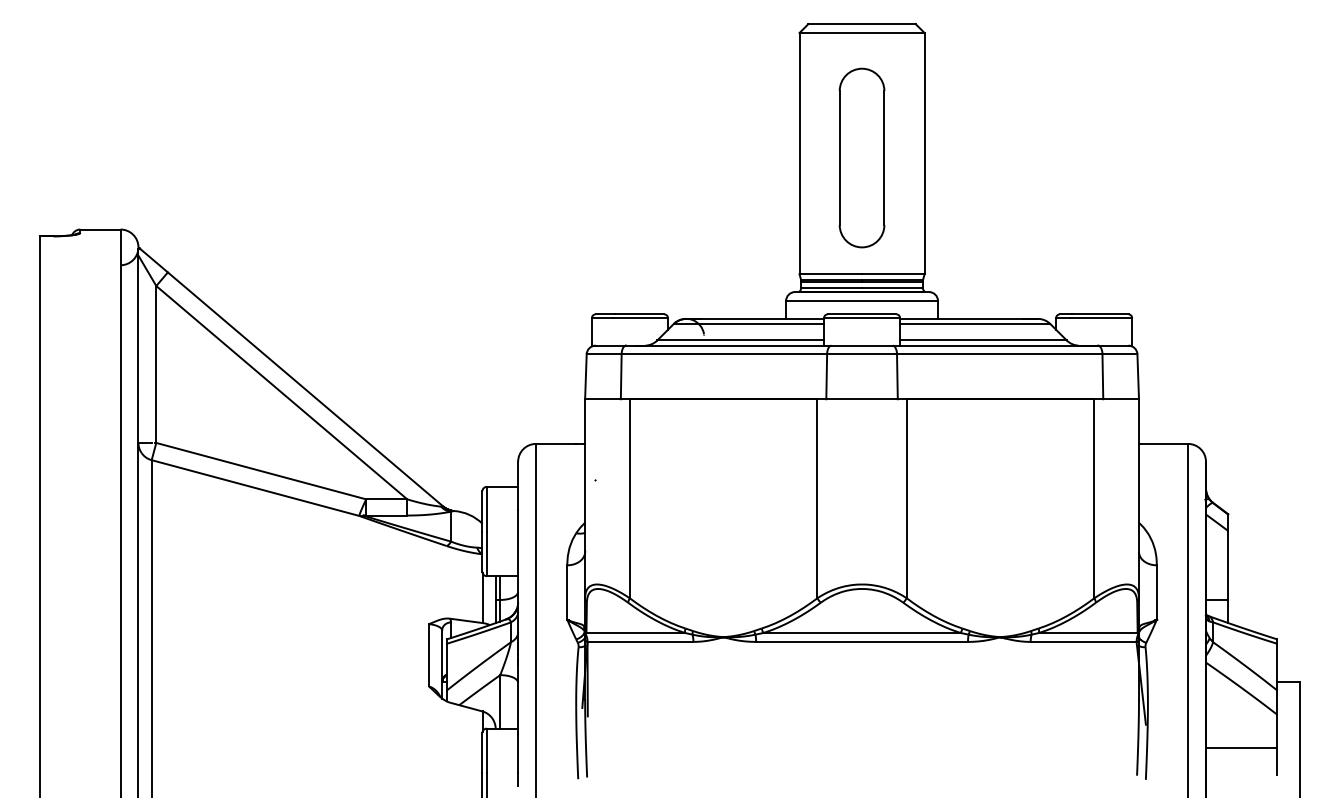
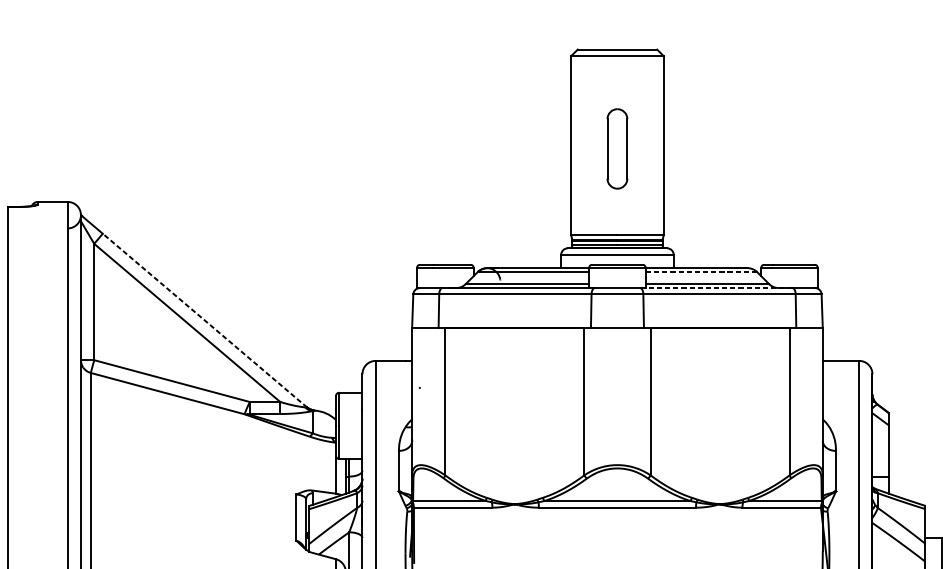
part: (861, 157) -> (617, 148), size x0.6
line: (974, 324) -> (700, 272), solid -> dashed
line: (995, 345) -> (716, 287), solid -> dashed
line: (305, 389) -> (204, 320), solid -> dashed

